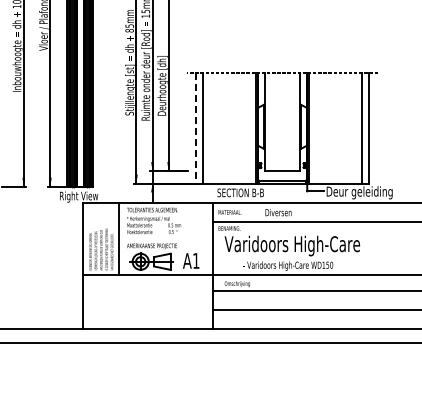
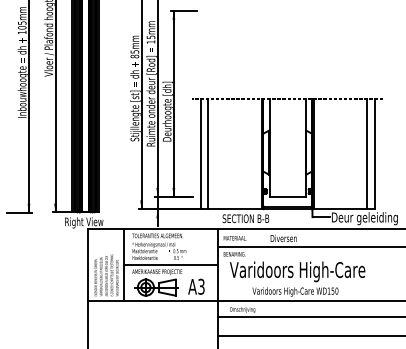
line: (195, 128) -> (200, 154), dashed -> solid
line: (165, 239) -> (170, 265), added
text: (196, 260) -> (201, 286), A1 -> A3

